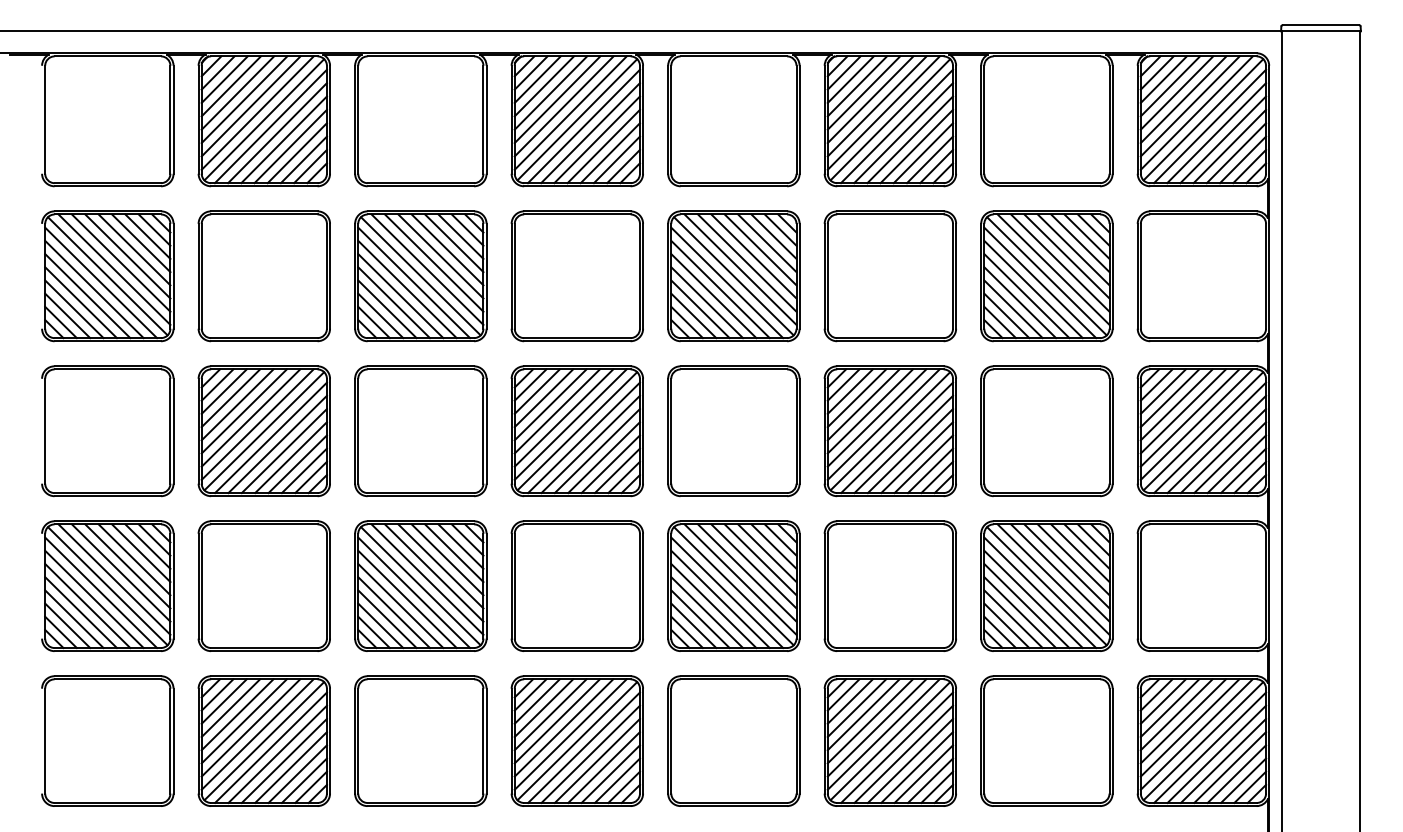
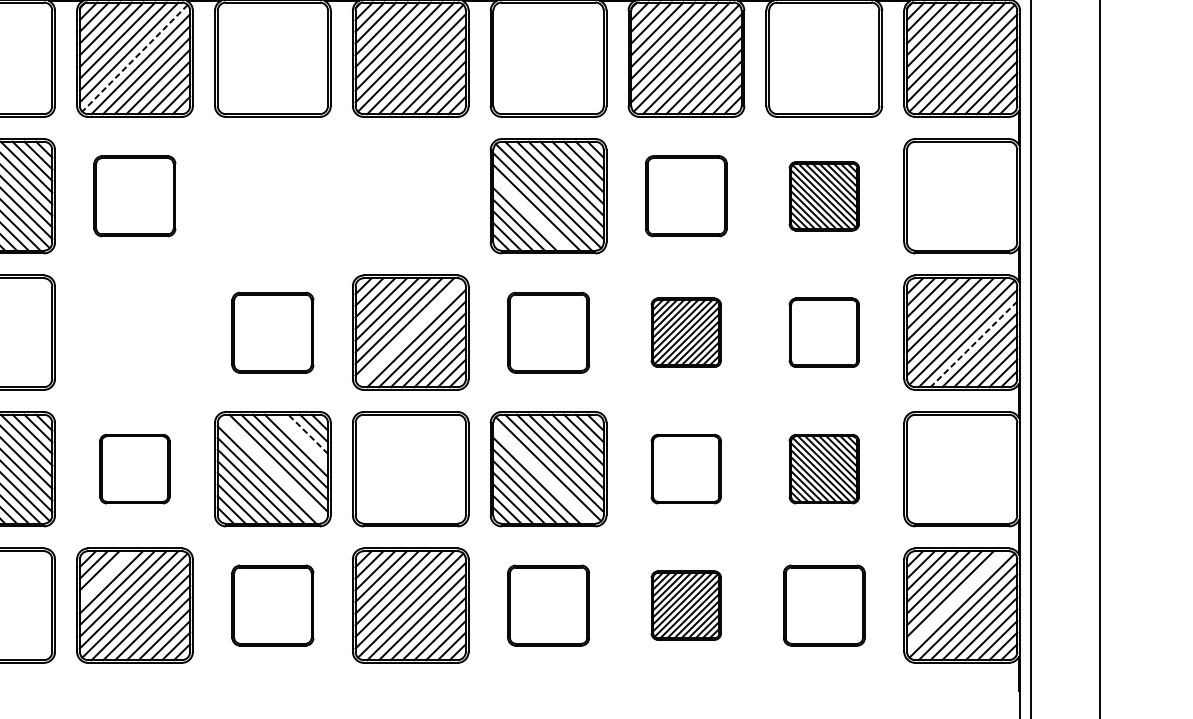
line: (263, 120) -> (134, 58), solid -> dashed
part: (263, 276) -> (134, 196), size x0.7
part: (420, 276) -> (272, 196), removed
part: (576, 276) -> (409, 196), removed
part: (889, 276) -> (685, 196), size x0.7
part: (1046, 276) -> (823, 196), size x0.6
line: (713, 296) -> (530, 214), removed
part: (263, 431) -> (134, 332), removed
part: (420, 431) -> (272, 332), size x0.7
line: (577, 431) -> (410, 332), removed
part: (733, 431) -> (548, 332), size x0.7
part: (889, 431) -> (685, 332), size x0.6
part: (1046, 431) -> (823, 332), size x0.6
line: (1216, 444) -> (973, 344), solid -> dashed
line: (460, 546) -> (307, 434), solid -> dashed
line: (454, 553) -> (302, 440), removed
part: (263, 585) -> (134, 468), size x0.6
part: (889, 585) -> (685, 468), size x0.6
part: (1046, 585) -> (823, 468), size x0.6
line: (420, 586) -> (272, 469), removed
line: (727, 592) -> (542, 474), removed
line: (230, 708) -> (105, 576), removed
line: (1196, 734) -> (956, 599), removed
part: (420, 740) -> (272, 605), size x0.7
part: (733, 740) -> (548, 605), size x0.7
part: (889, 740) -> (685, 605), size x0.6
part: (1046, 740) -> (823, 605), size x0.7

